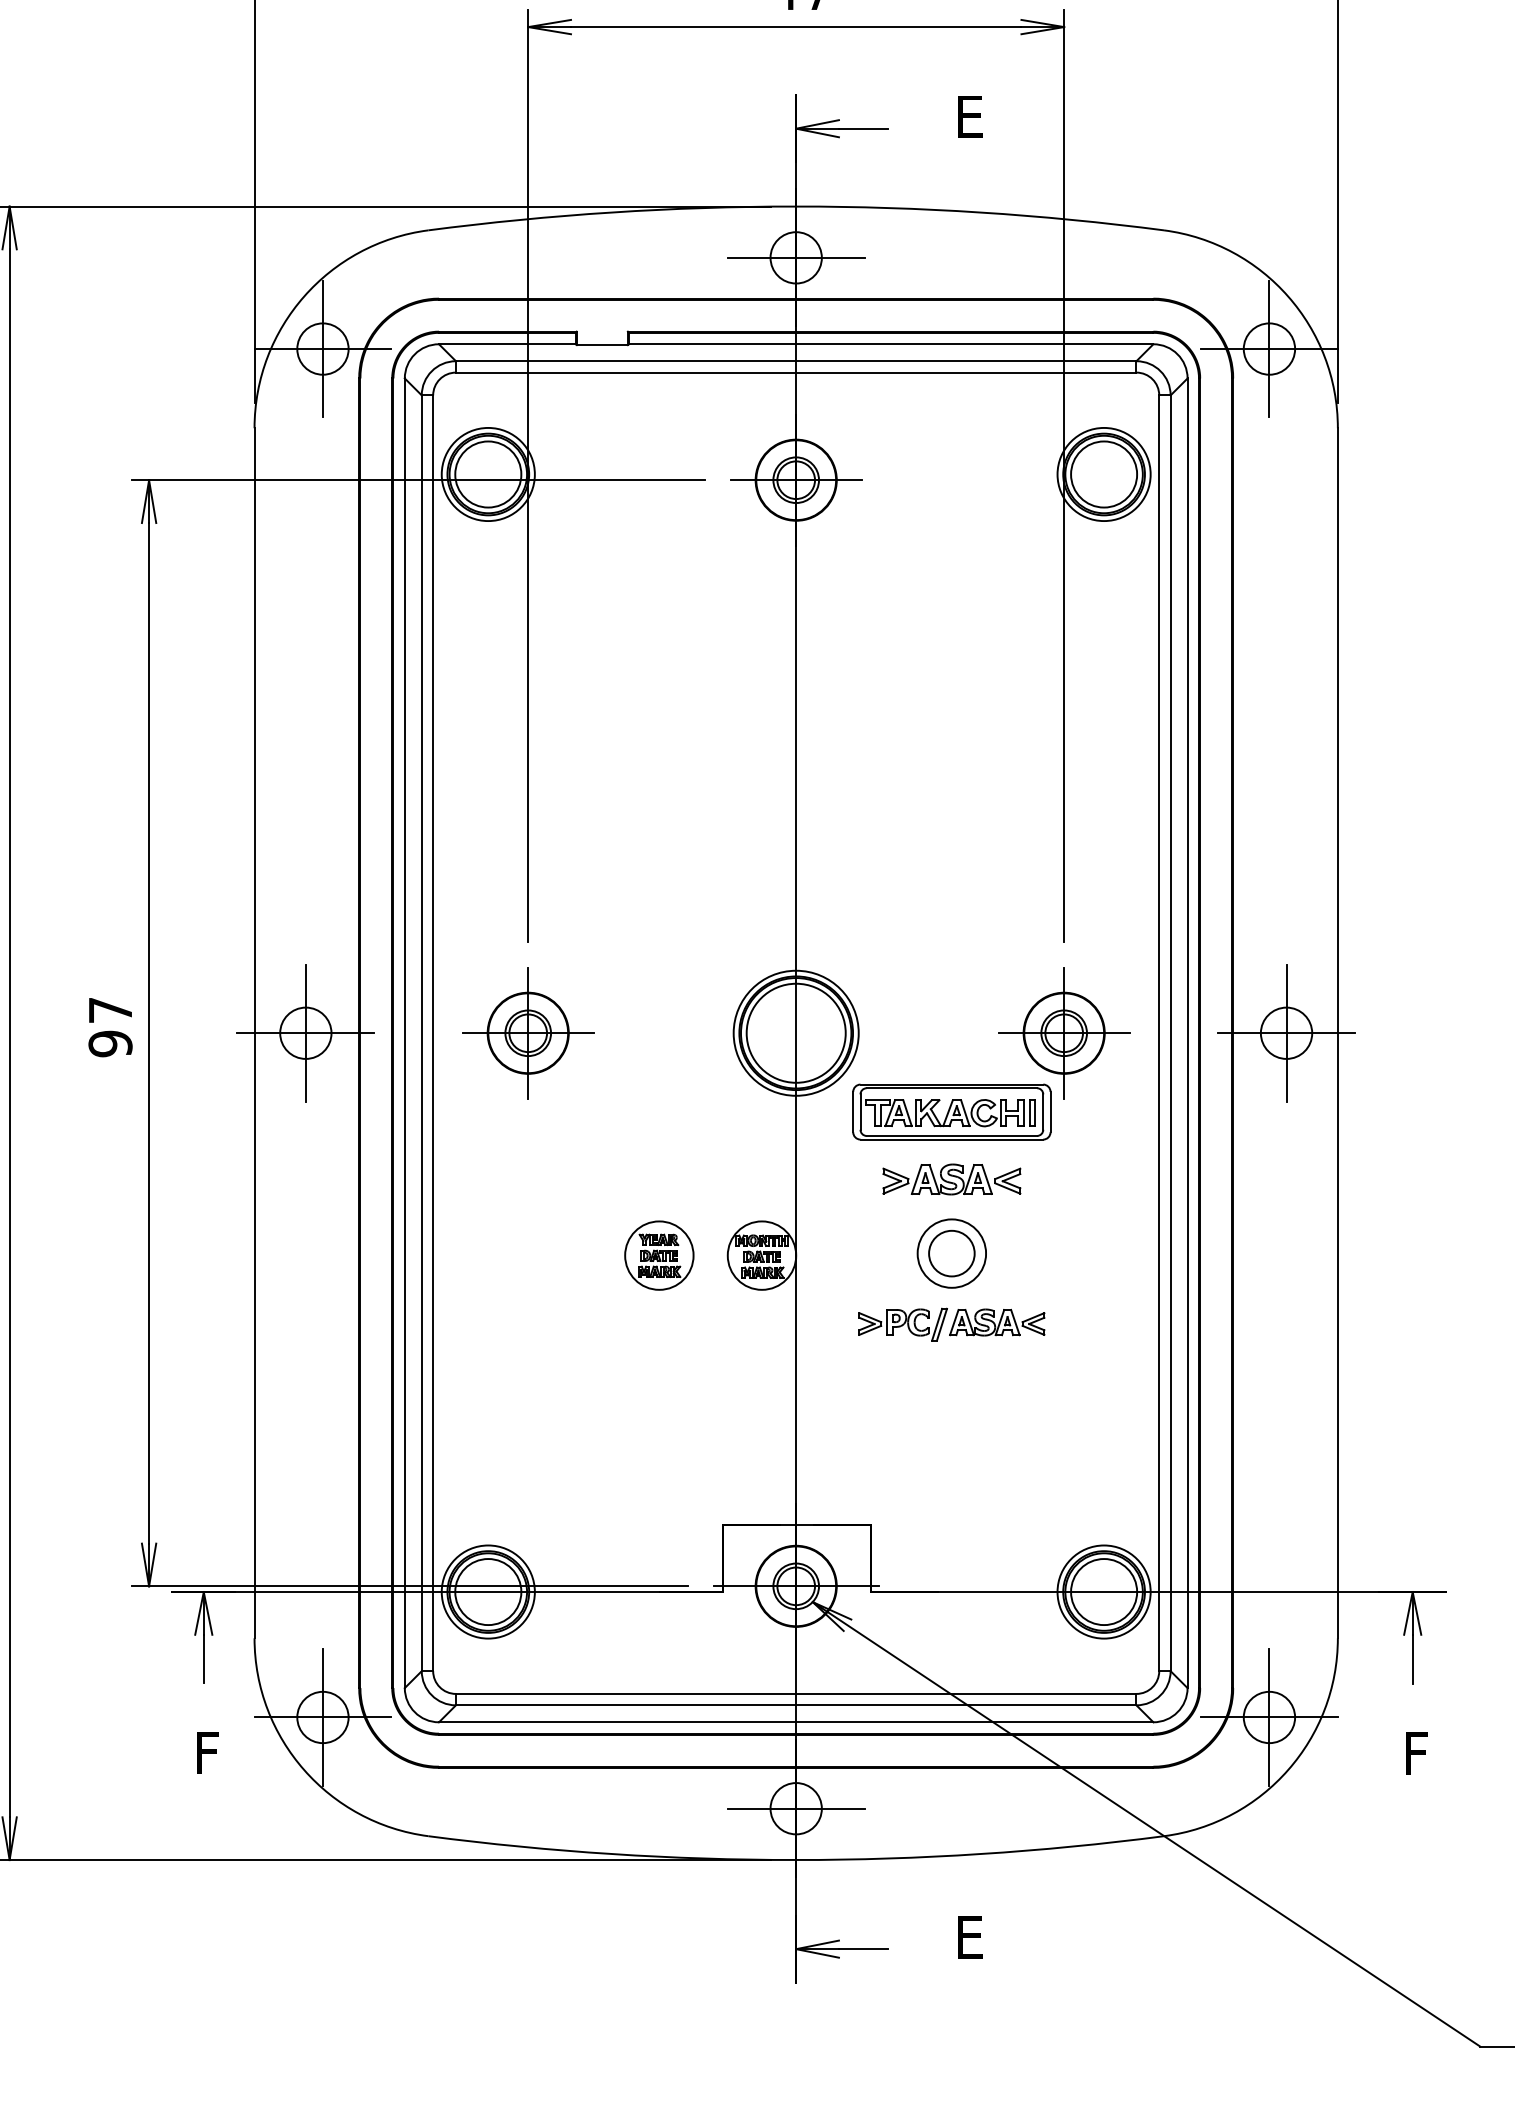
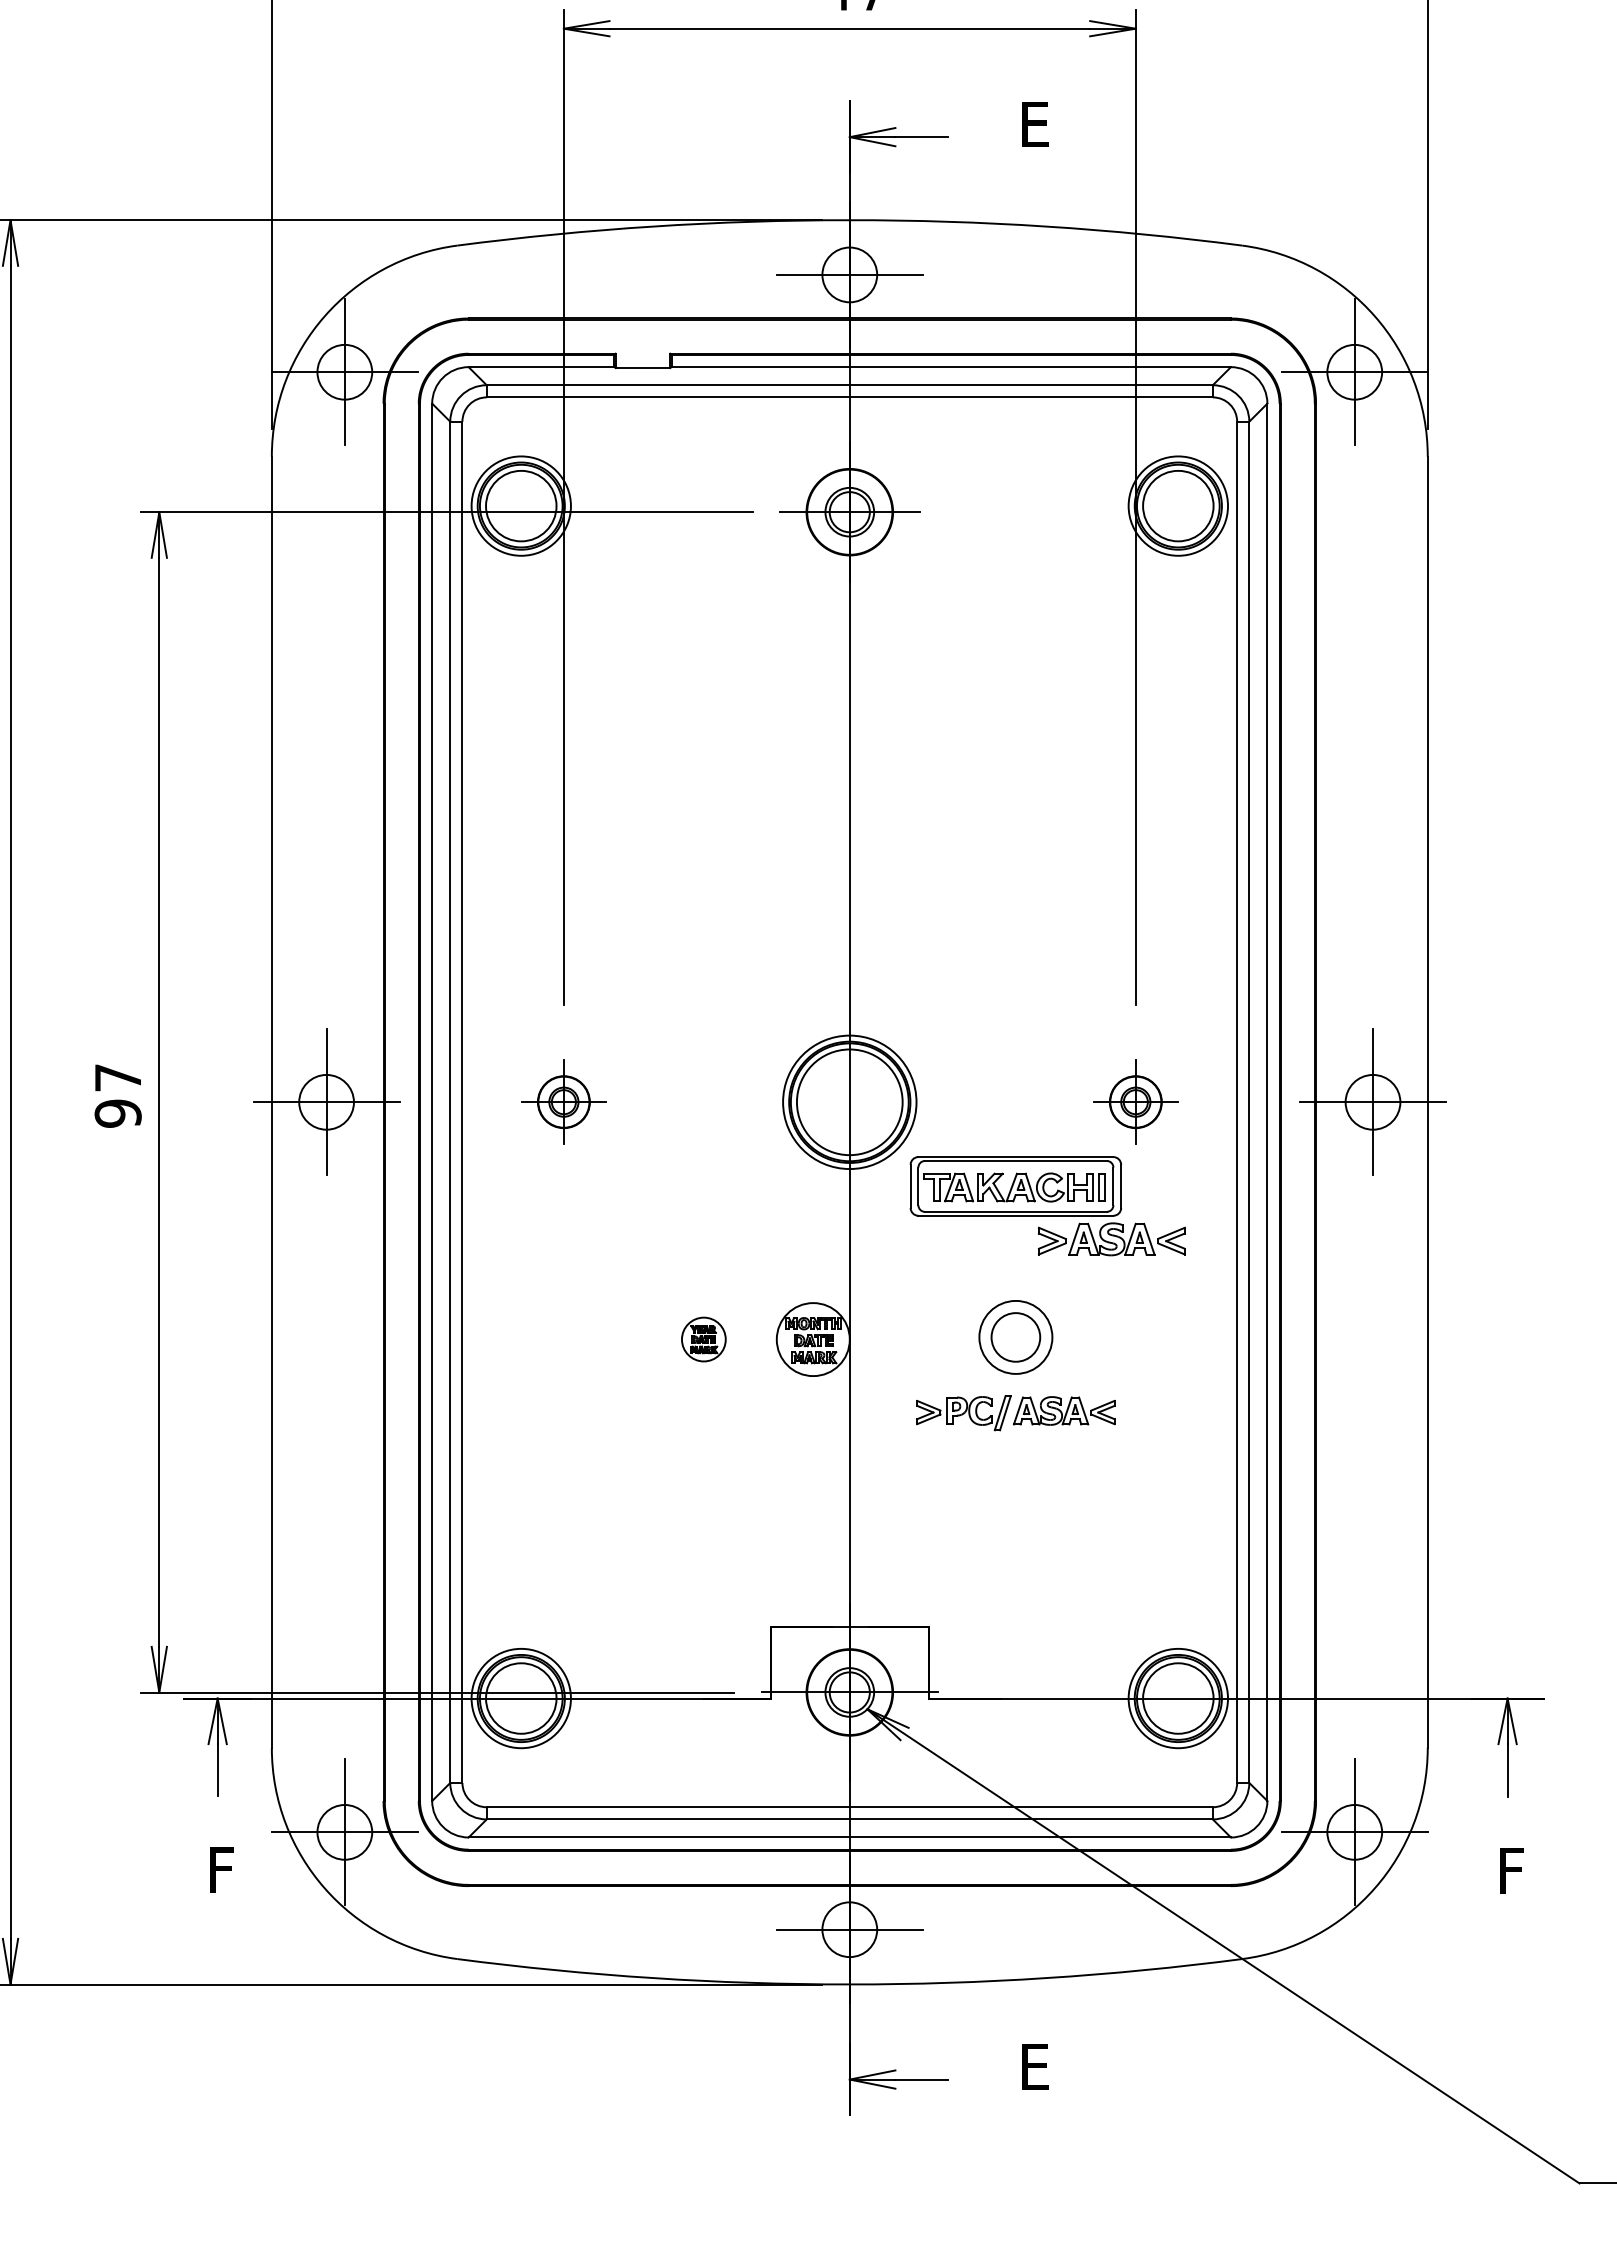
part: (527, 1032) -> (563, 1101), size x0.6
part: (1063, 1032) -> (1135, 1101), size x0.6
part: (951, 1179) -> (1111, 1239), moved
part: (659, 1255) -> (703, 1339), size x0.6

